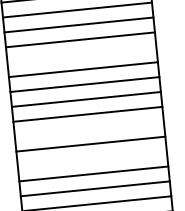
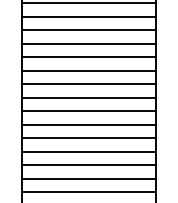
line: (81, 54) -> (88, 43), added
line: (88, 129) -> (88, 111), added
line: (91, 159) -> (88, 138), added

